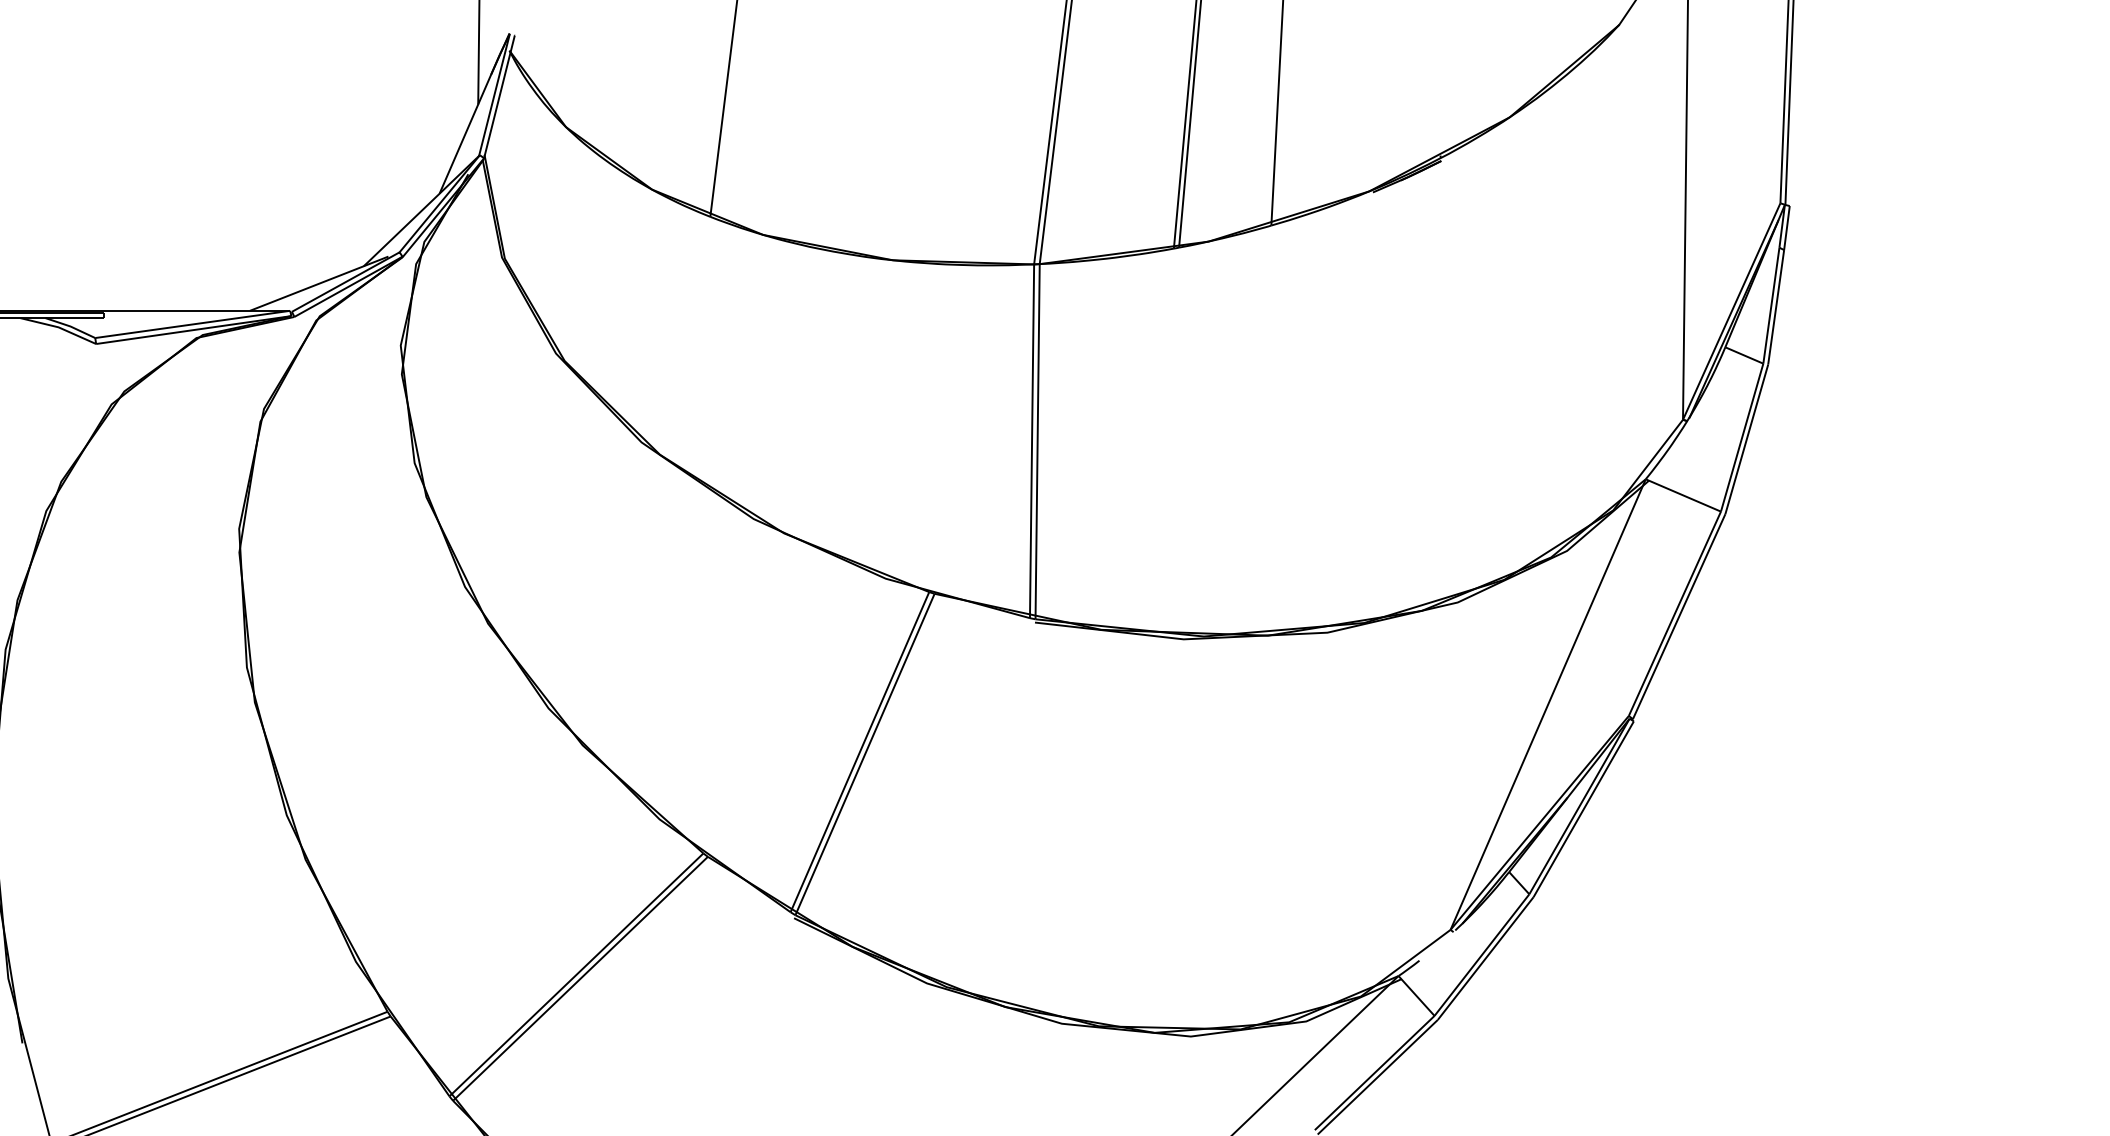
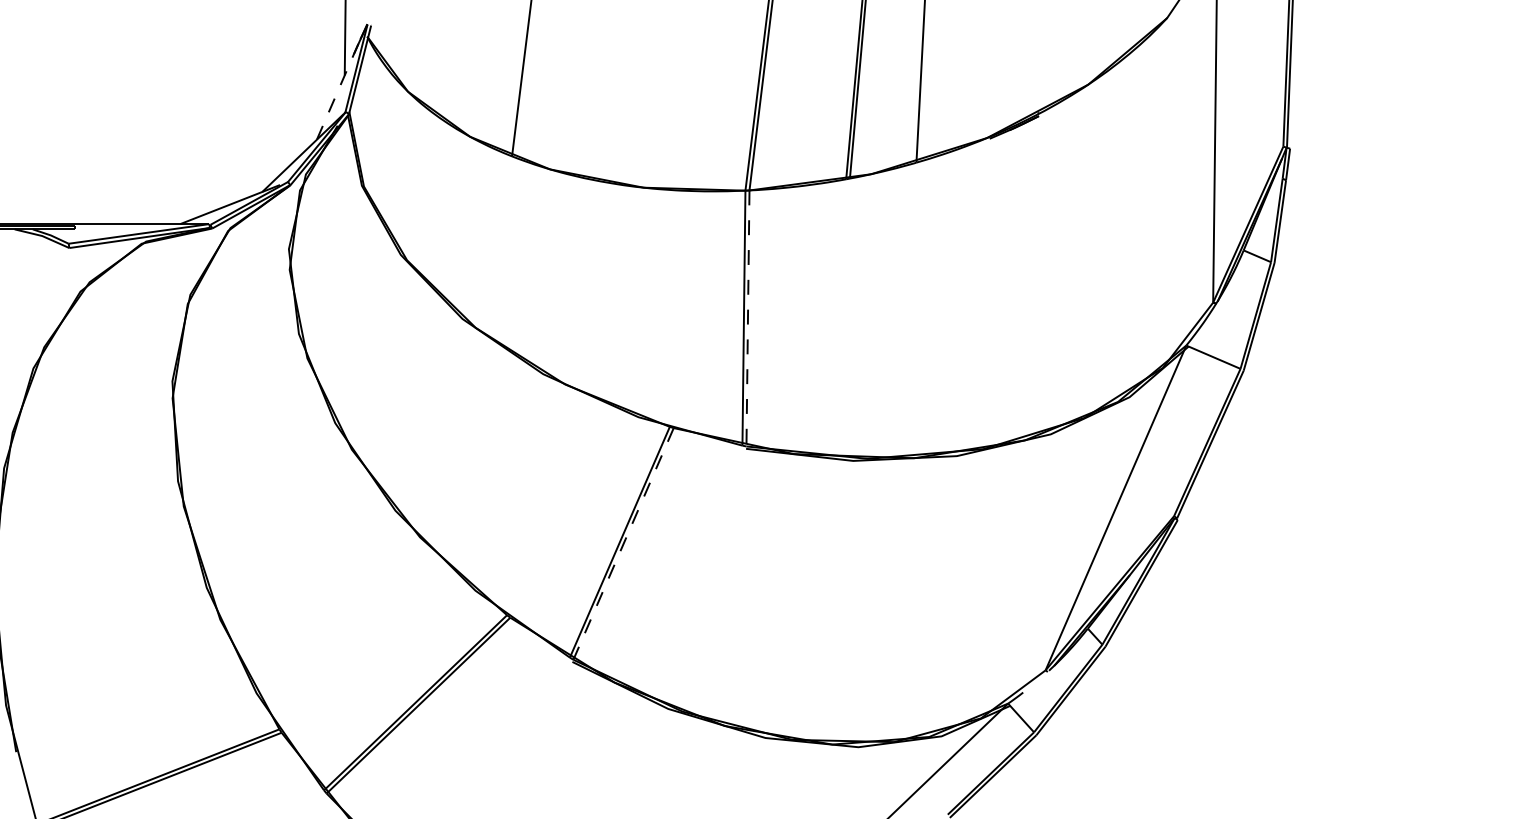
line: (469, 124) -> (338, 89), solid -> dashed
line: (1037, 441) -> (747, 318), solid -> dashed
line: (864, 754) -> (623, 543), solid -> dashed

